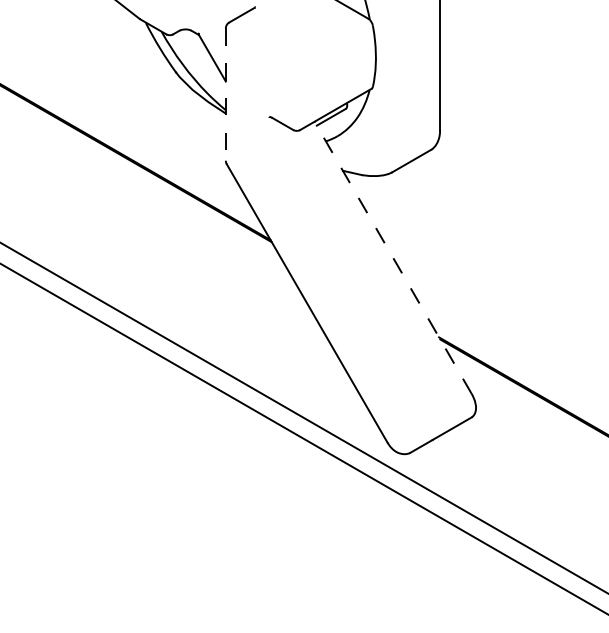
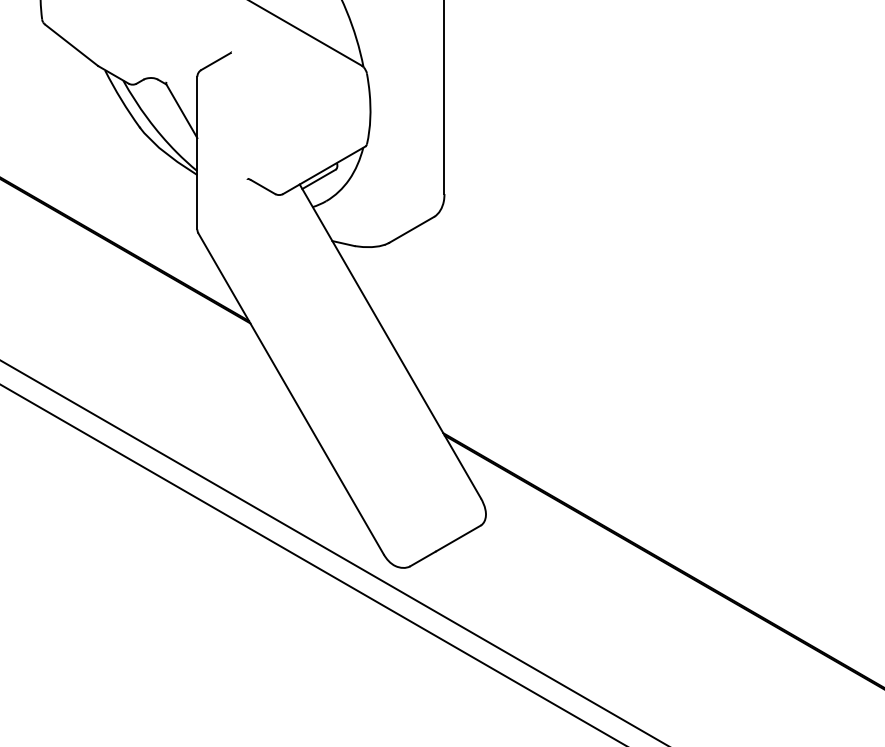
line: (225, 94) -> (197, 153), dashed -> solid
line: (393, 257) -> (390, 340), dashed -> solid

